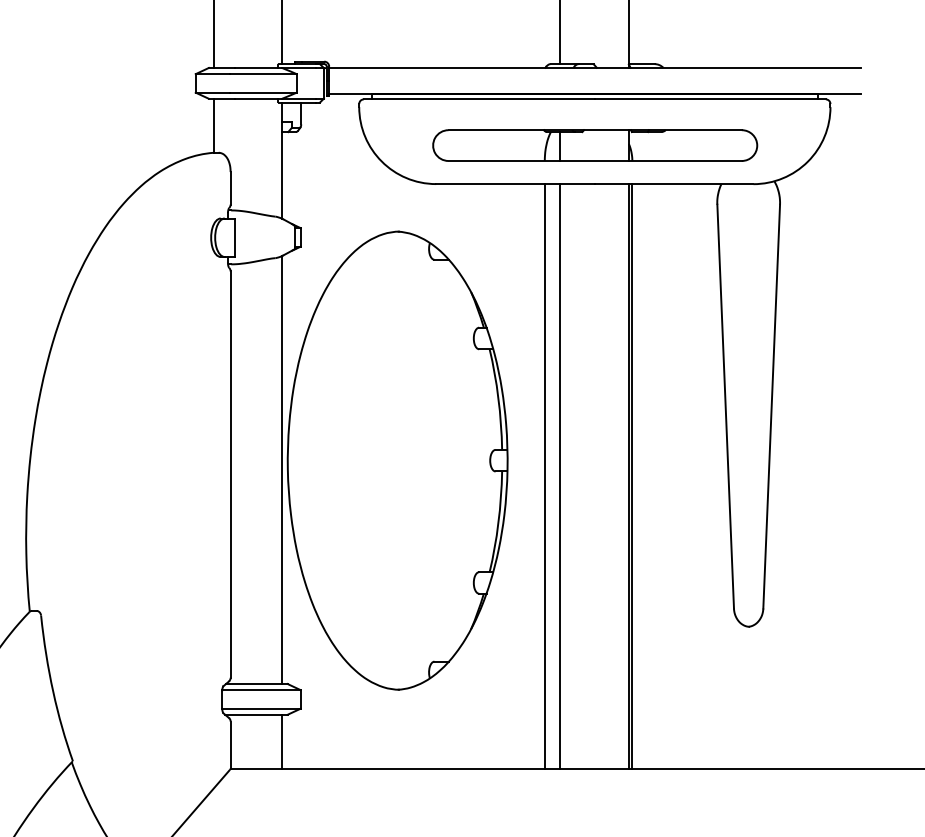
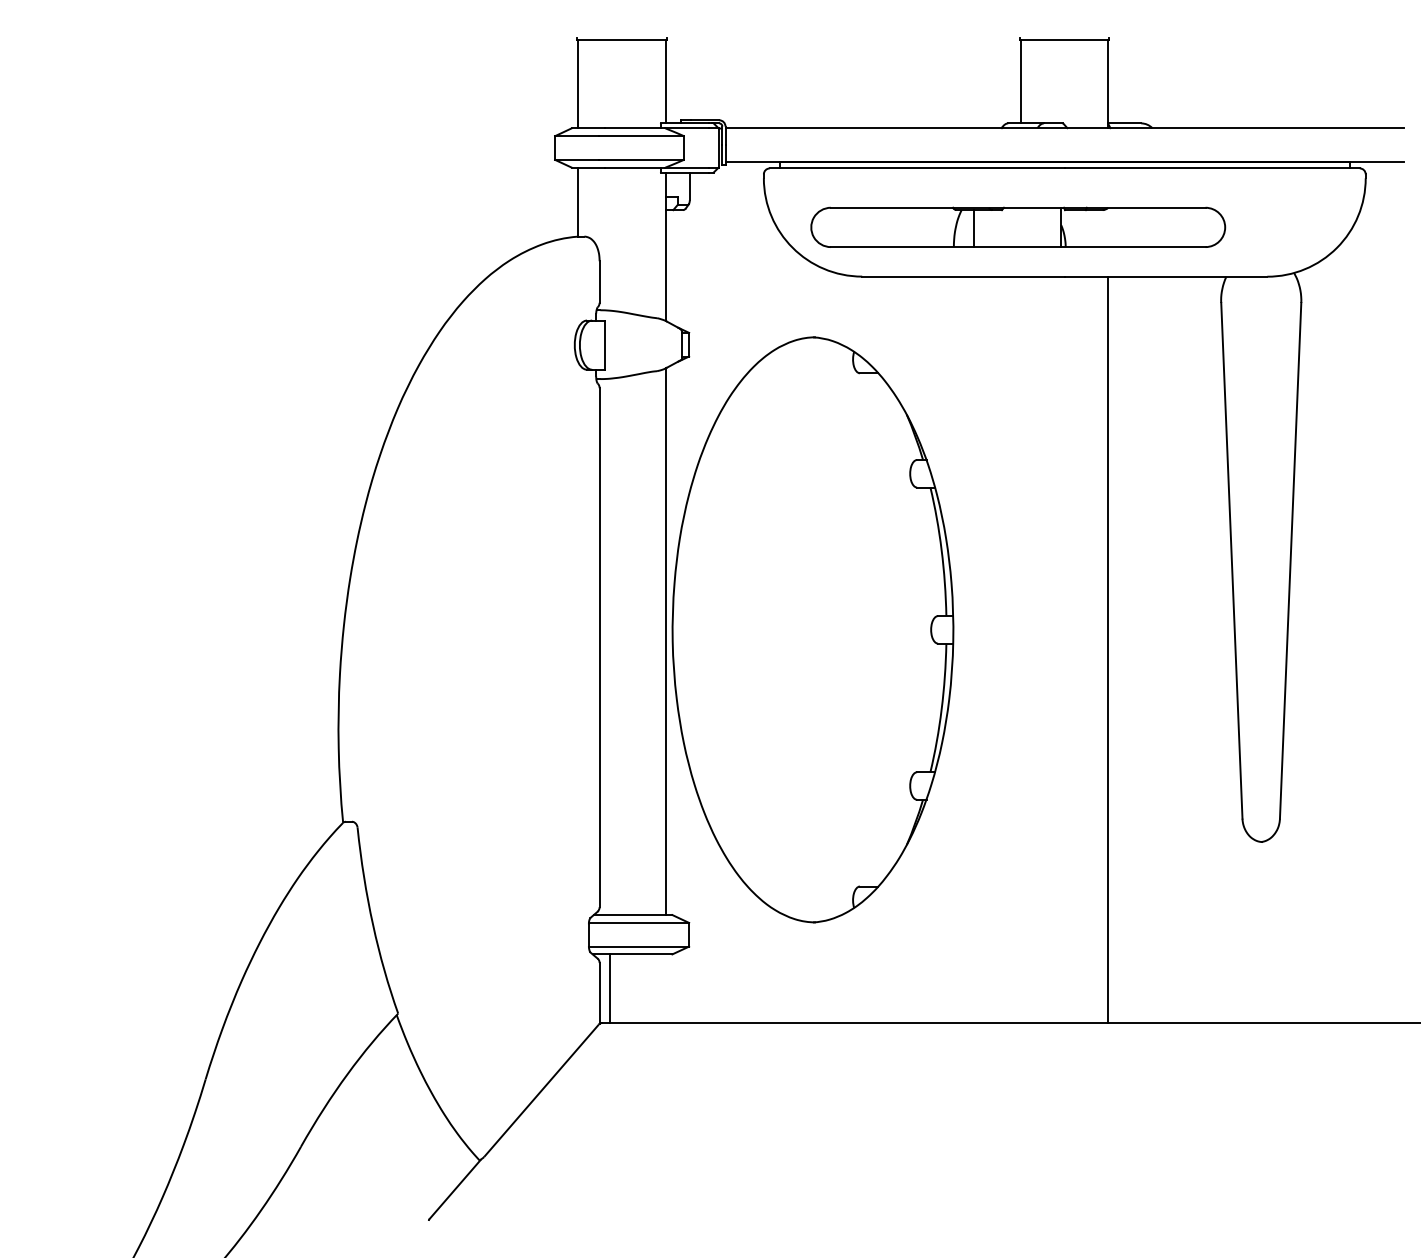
part: (595, 144) -> (1018, 226), moved
line: (544, 476) -> (1000, 649), removed
line: (560, 476) -> (1020, 649), removed
line: (632, 476) -> (1112, 649), removed
line: (282, 741) -> (609, 988), moved

